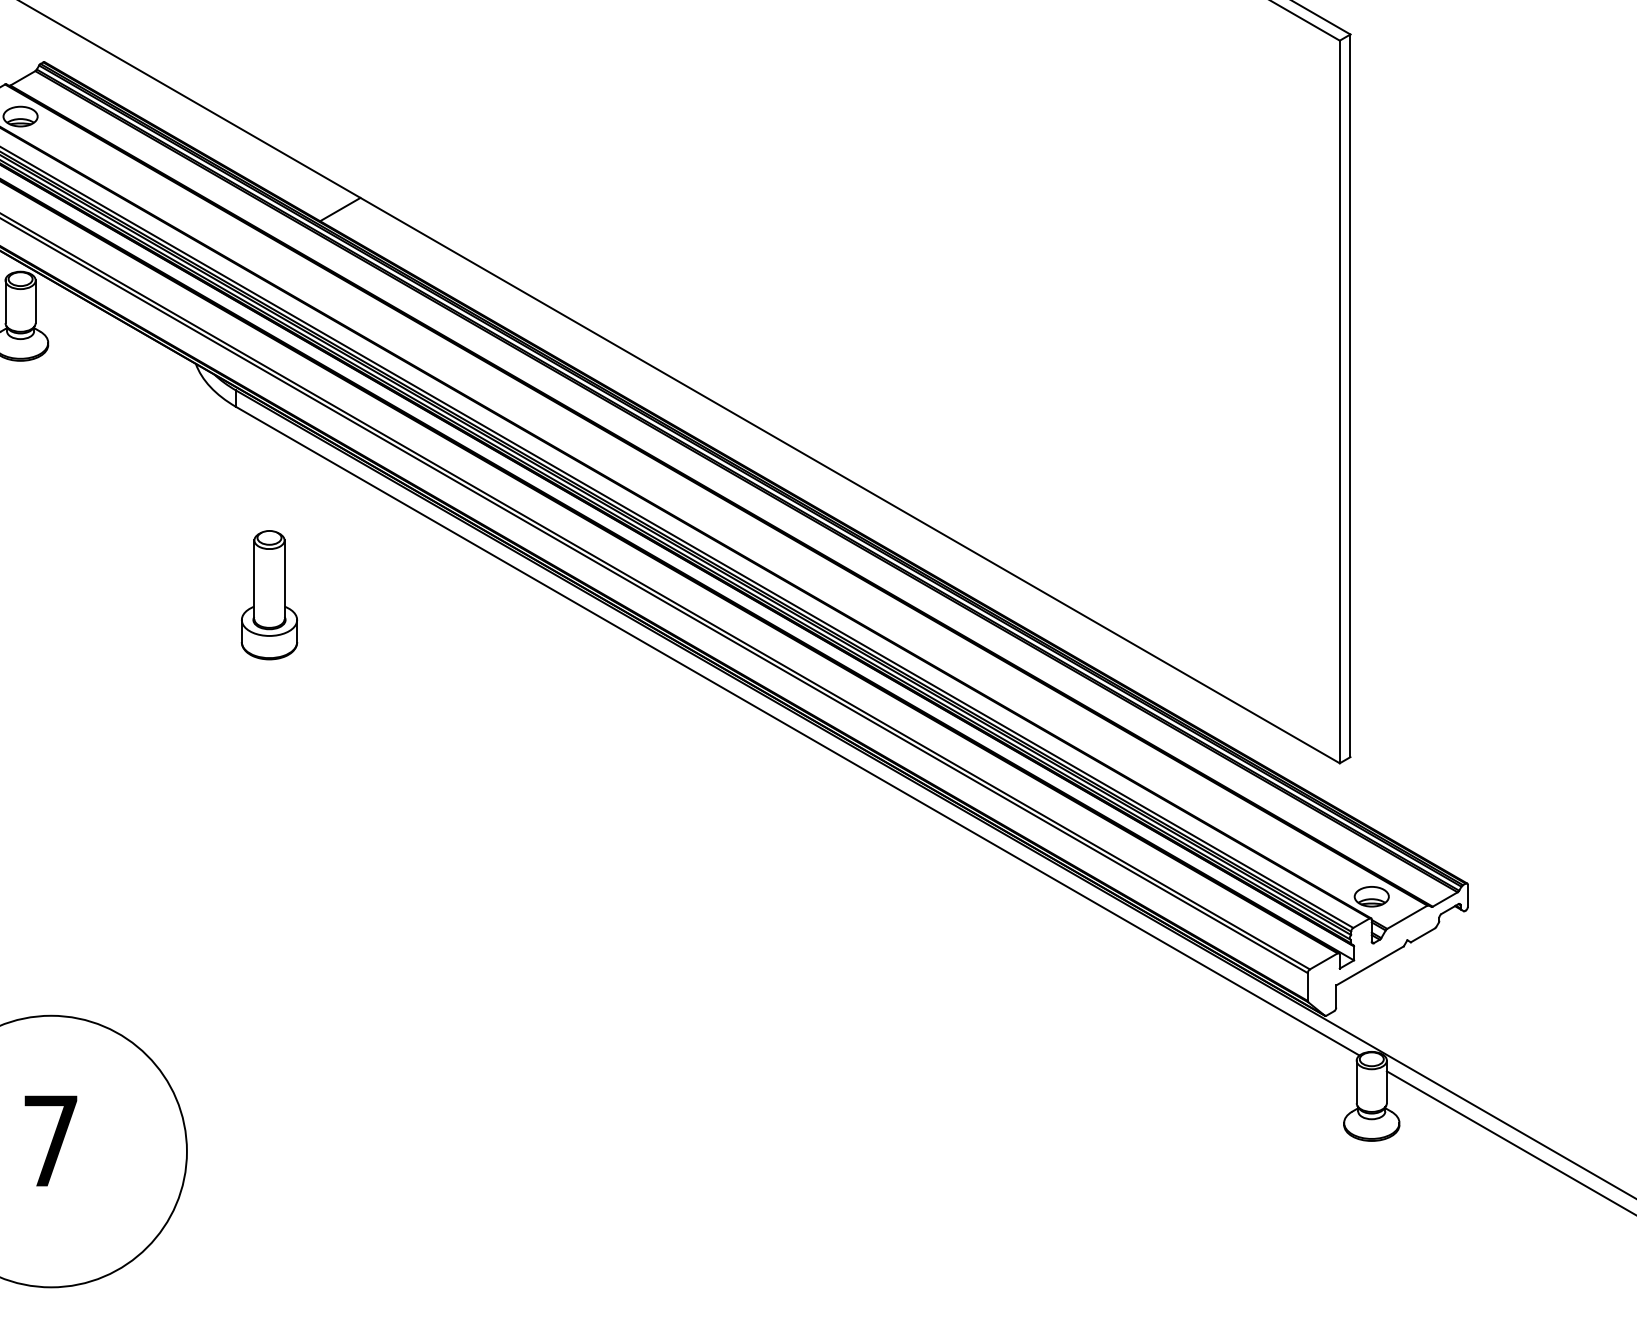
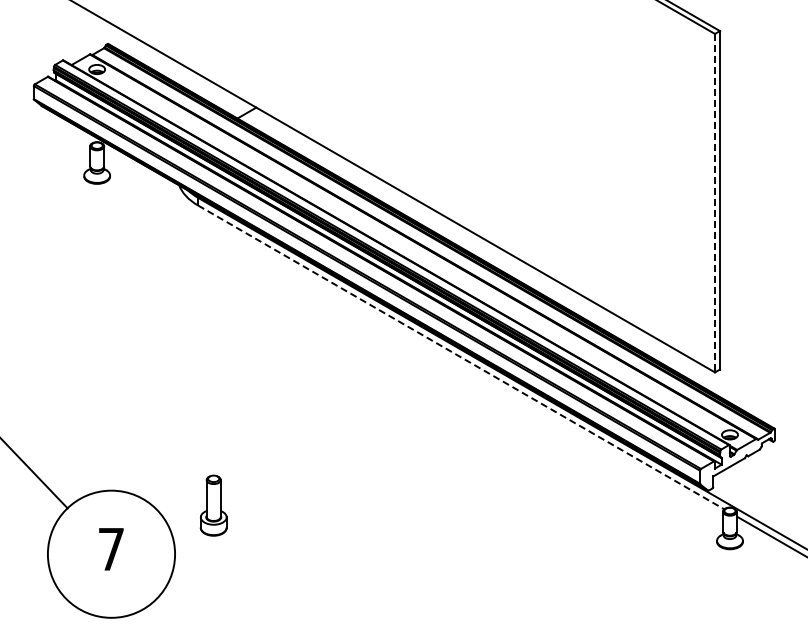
line: (1340, 402) -> (715, 203), solid -> dashed
part: (268, 594) -> (213, 505), moved
line: (798, 731) -> (461, 357), solid -> dashed

